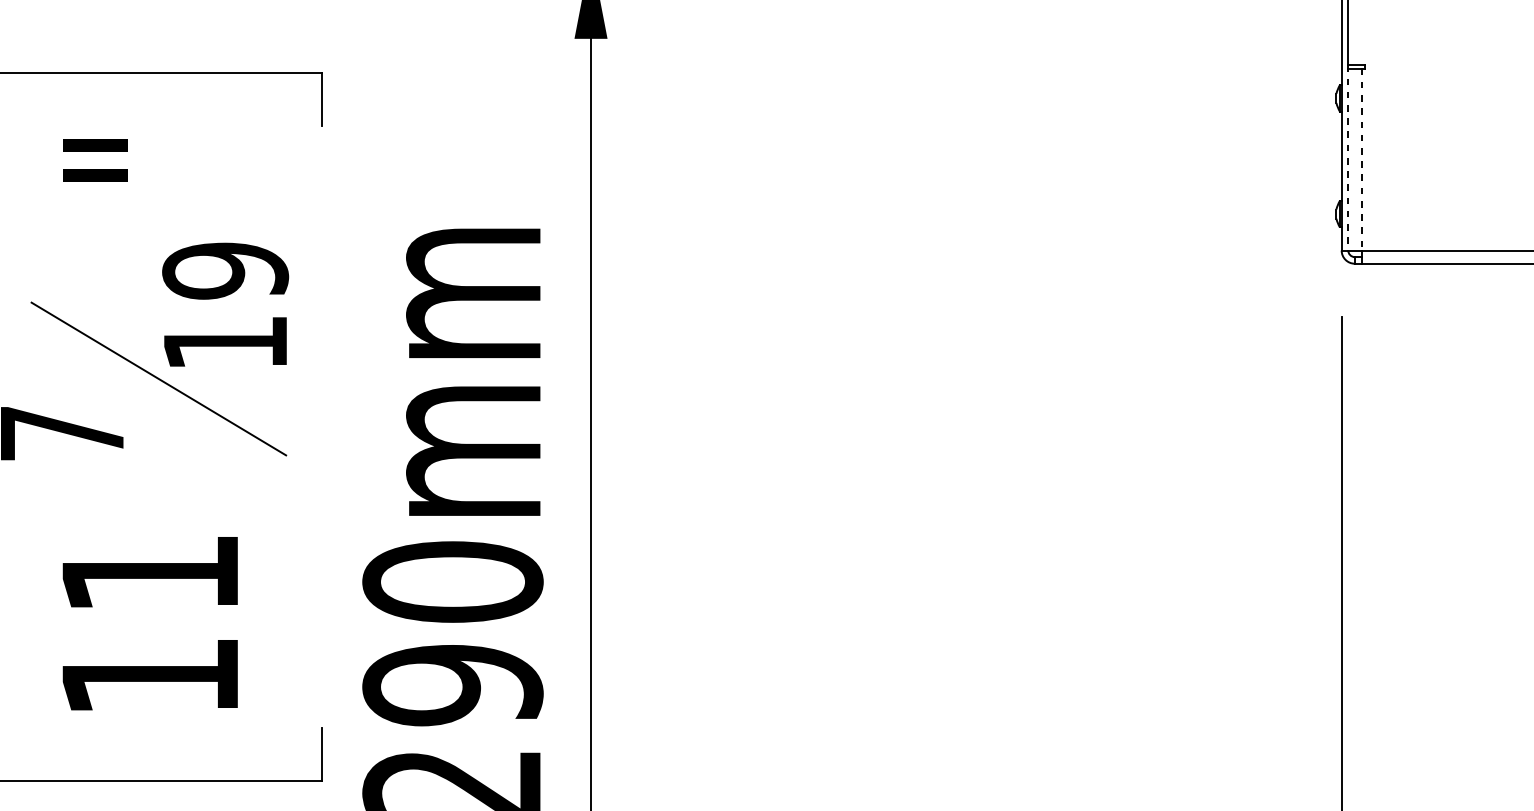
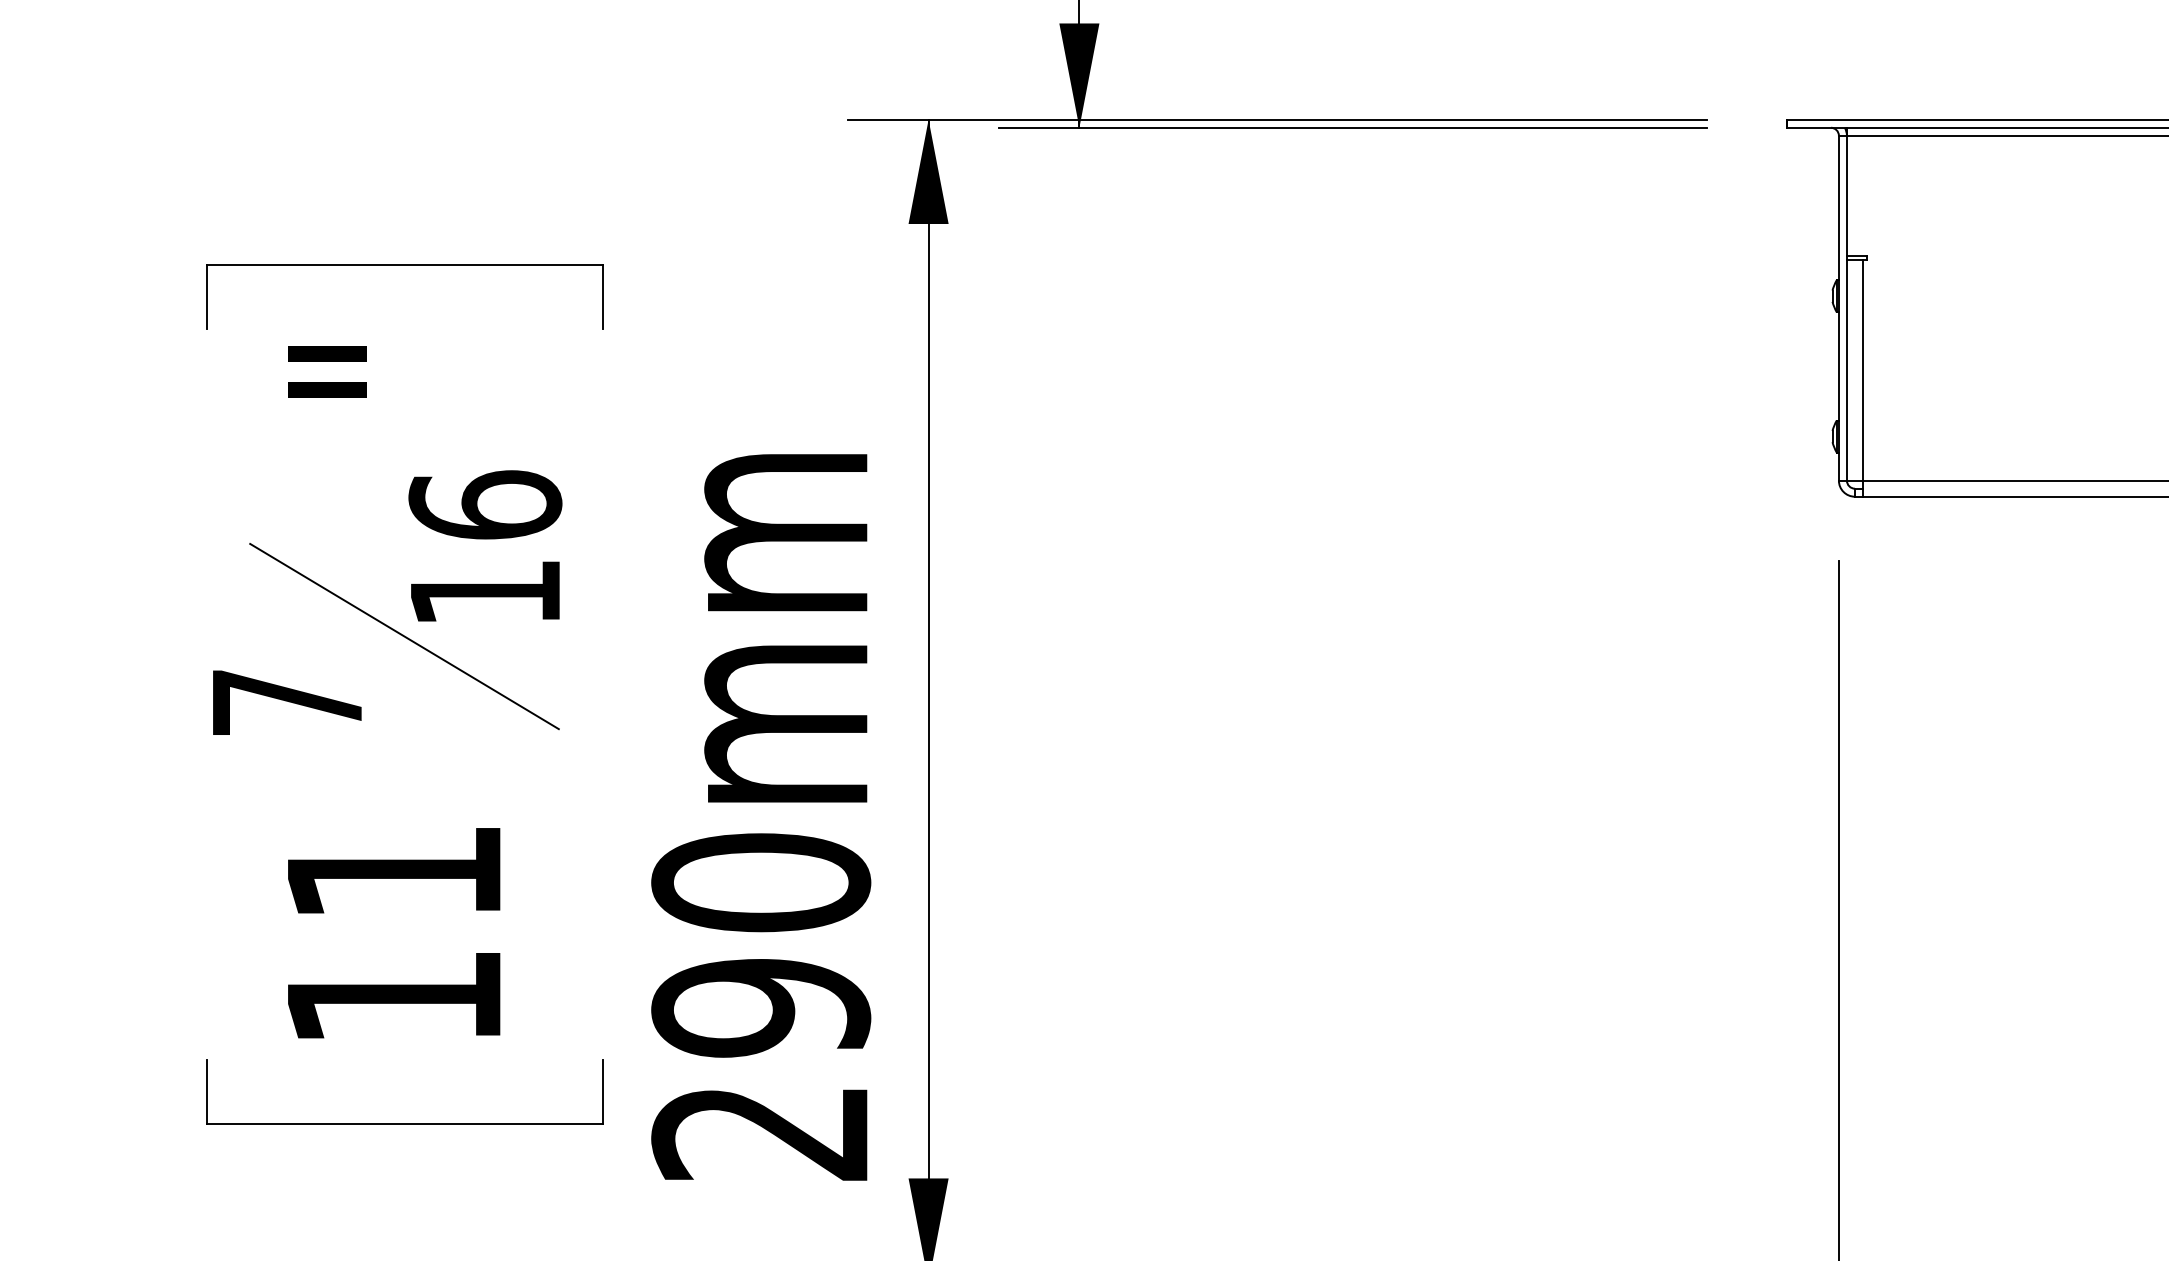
line: (1347, 158) -> (1846, 368), dashed -> solid
line: (1361, 159) -> (1862, 370), dashed -> solid
text: (225, 270) -> (485, 505), 19 -> 16

